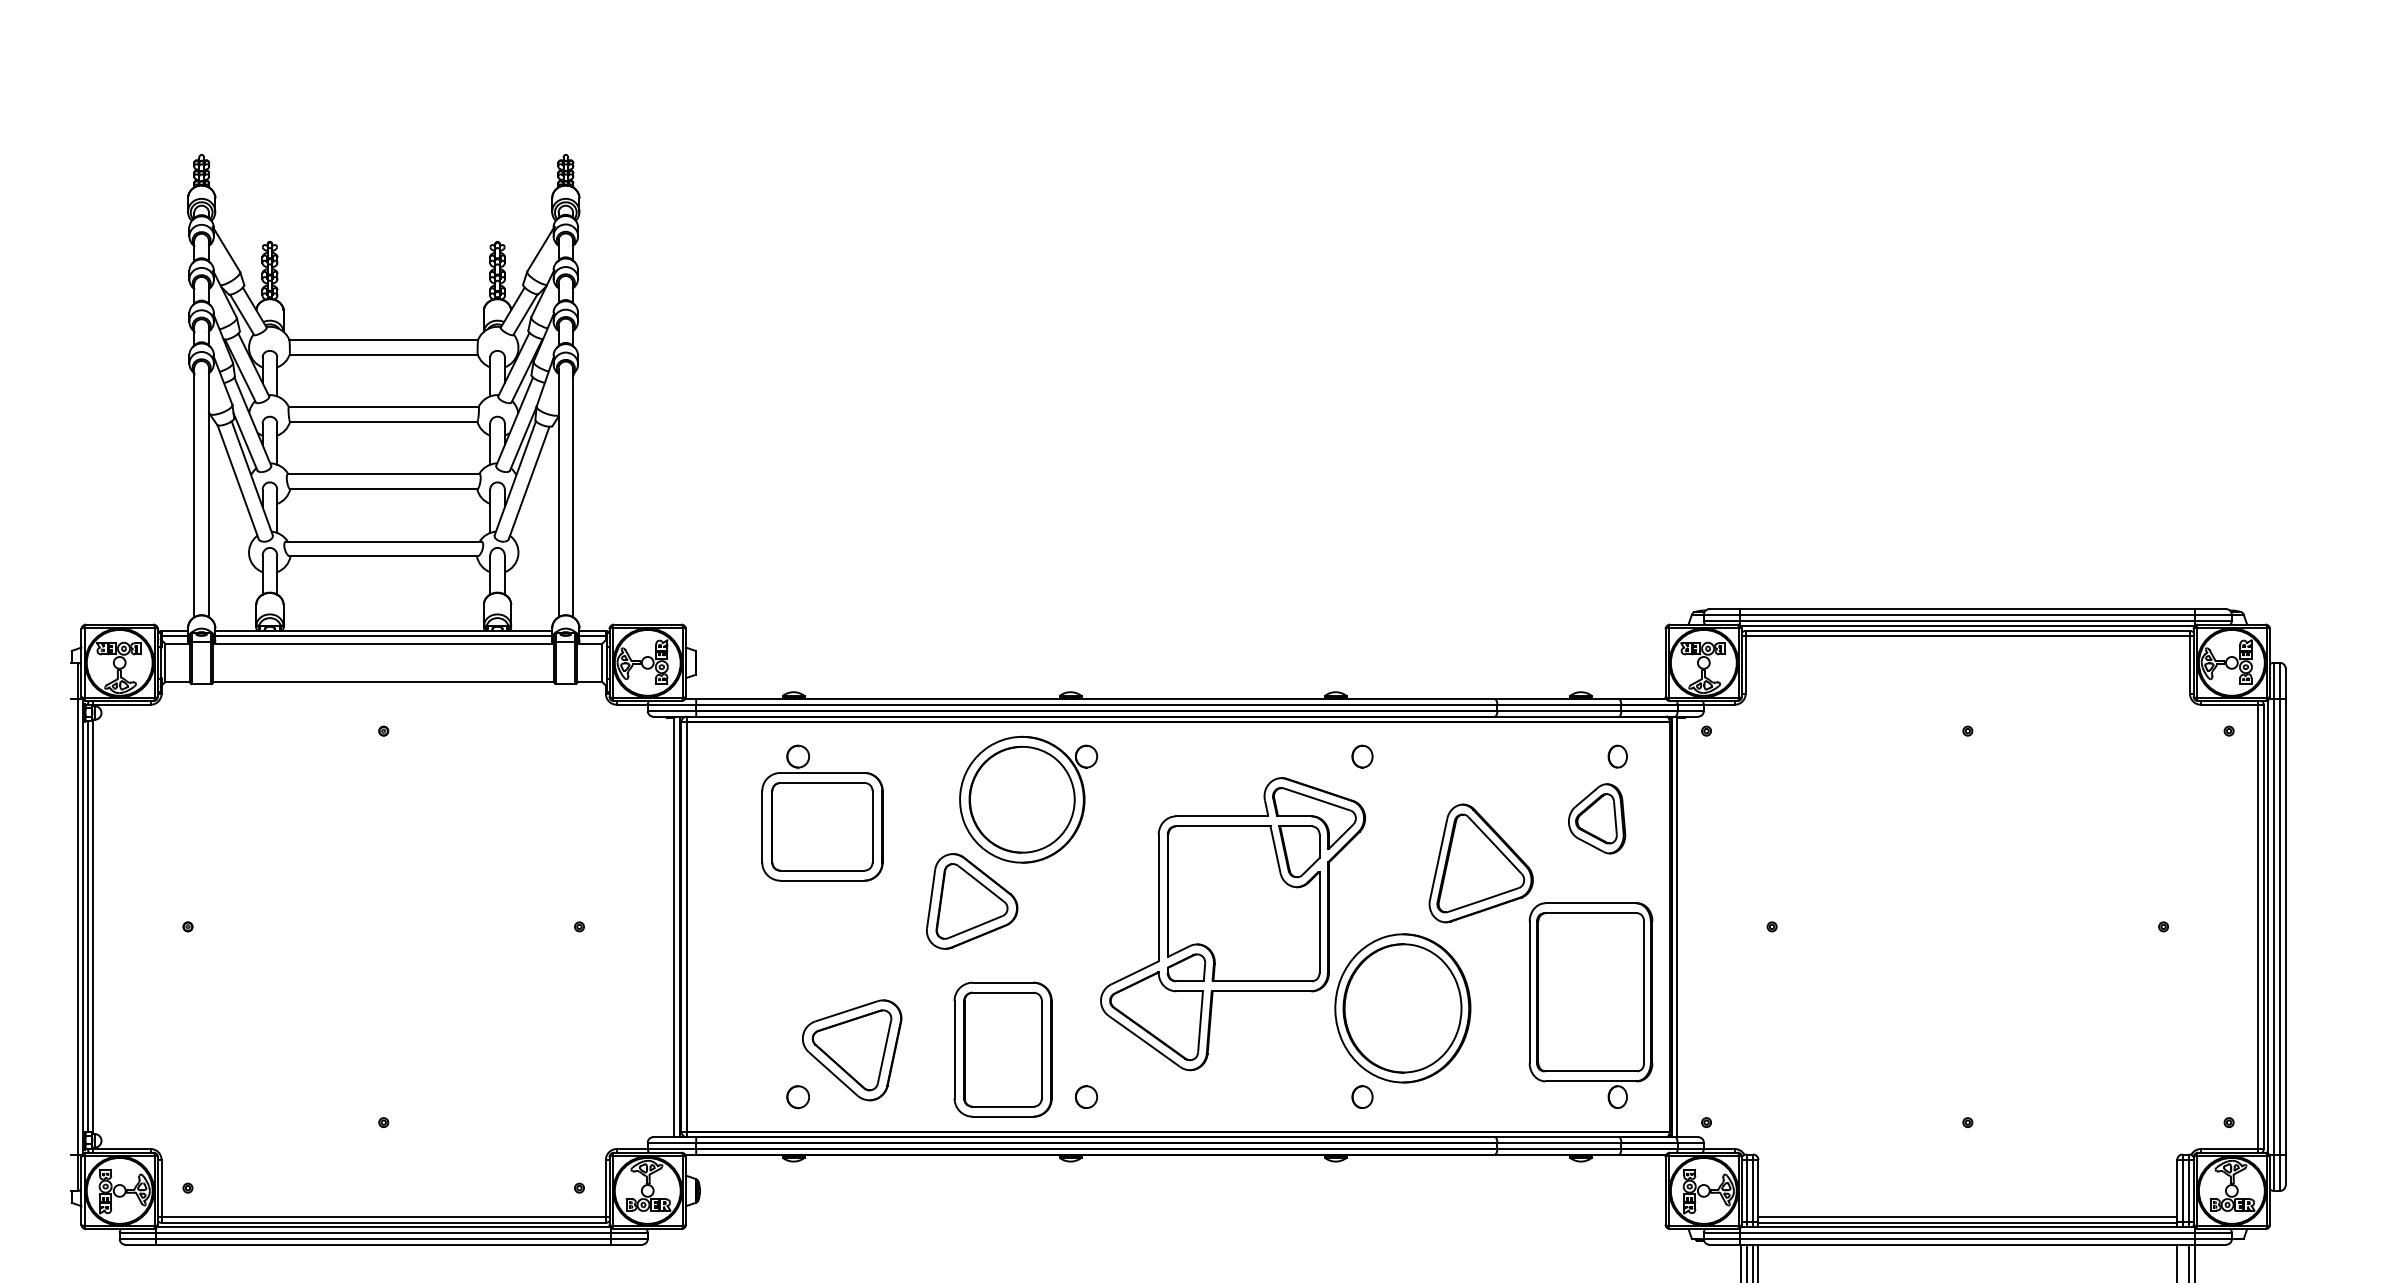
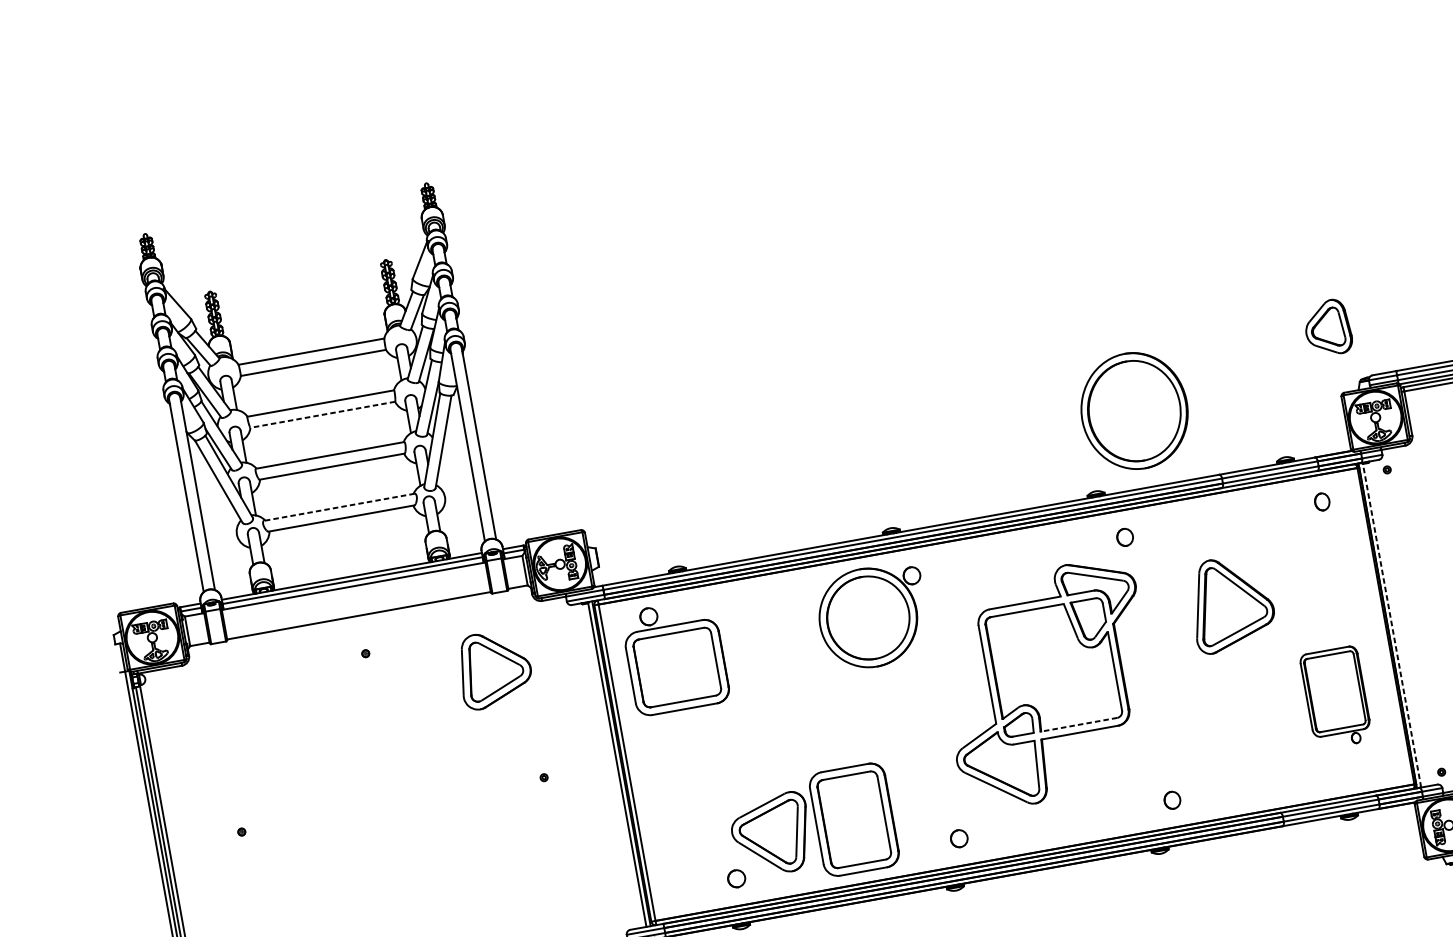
line: (383, 421) -> (322, 414), solid -> dashed
line: (383, 541) -> (339, 507), solid -> dashed
part: (822, 812) -> (675, 656), moved
part: (1597, 818) -> (1328, 327), moved
part: (972, 901) -> (495, 669), moved
line: (1677, 927) -> (1392, 625), solid -> dashed
line: (1262, 981) -> (1079, 724), solid -> dashed
part: (1590, 1005) -> (1335, 697), size x0.6
part: (1402, 1008) -> (1134, 411), moved
part: (1002, 1049) -> (853, 819), moved

